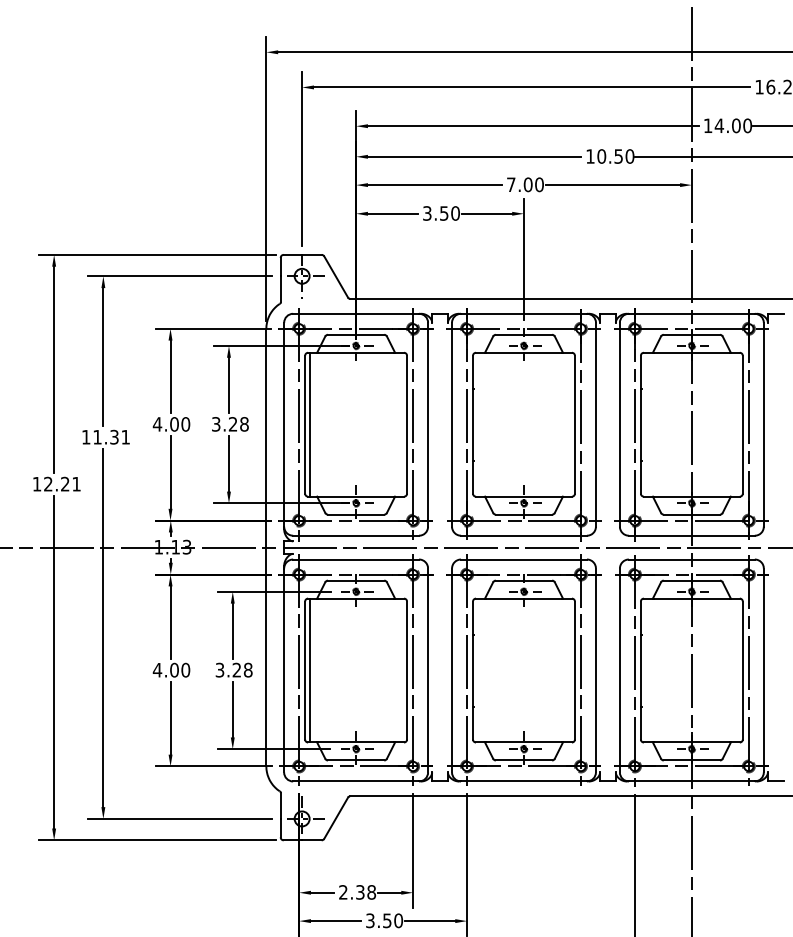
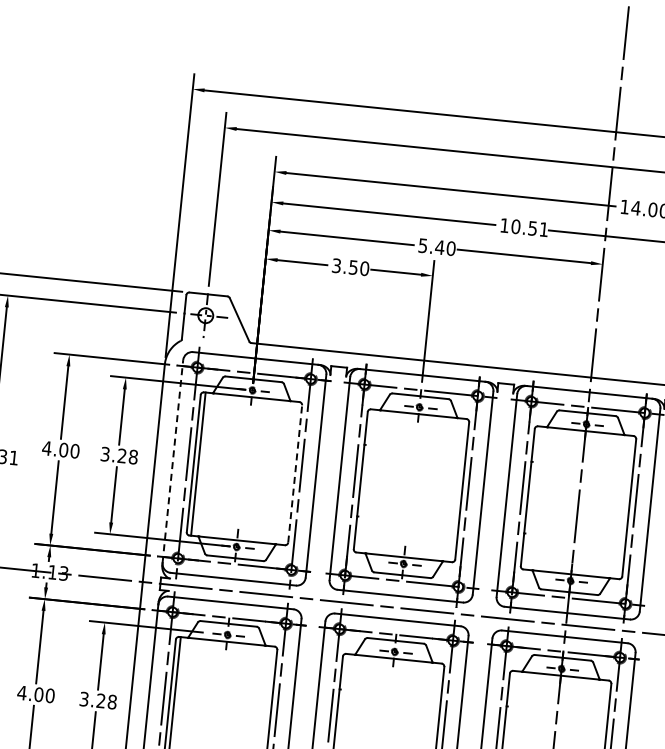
text: (629, 156) -> (543, 229), 10.50 -> 10.51
text: (519, 184) -> (431, 246), 7.00 -> 5.40
line: (284, 424) -> (173, 461), solid -> dashed
line: (407, 424) -> (295, 473), solid -> dashed

